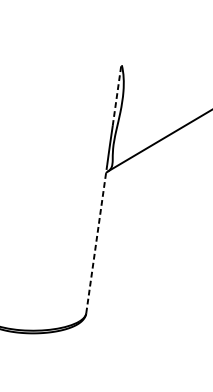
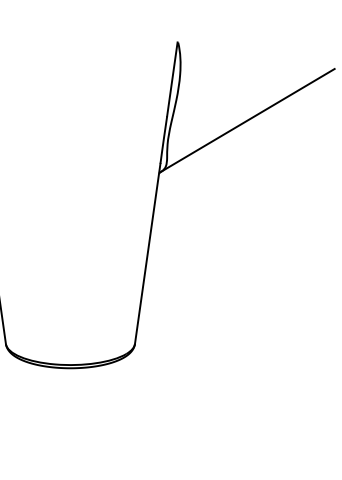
line: (117, 94) -> (172, 78), dashed -> solid
line: (96, 238) -> (147, 253), dashed -> solid

